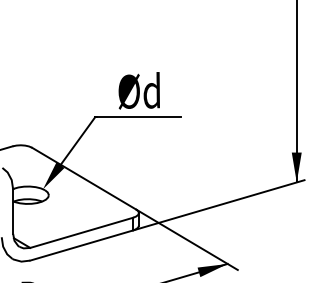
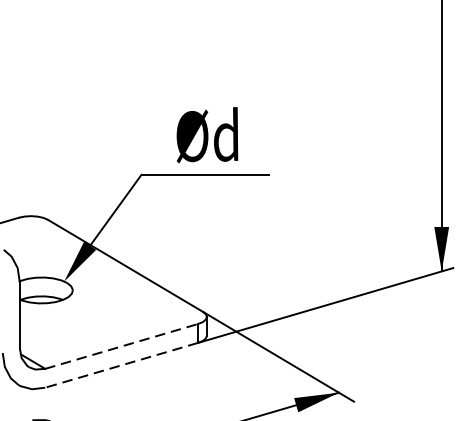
line: (81, 232) -> (121, 345), solid -> dashed
line: (81, 245) -> (121, 365), solid -> dashed

